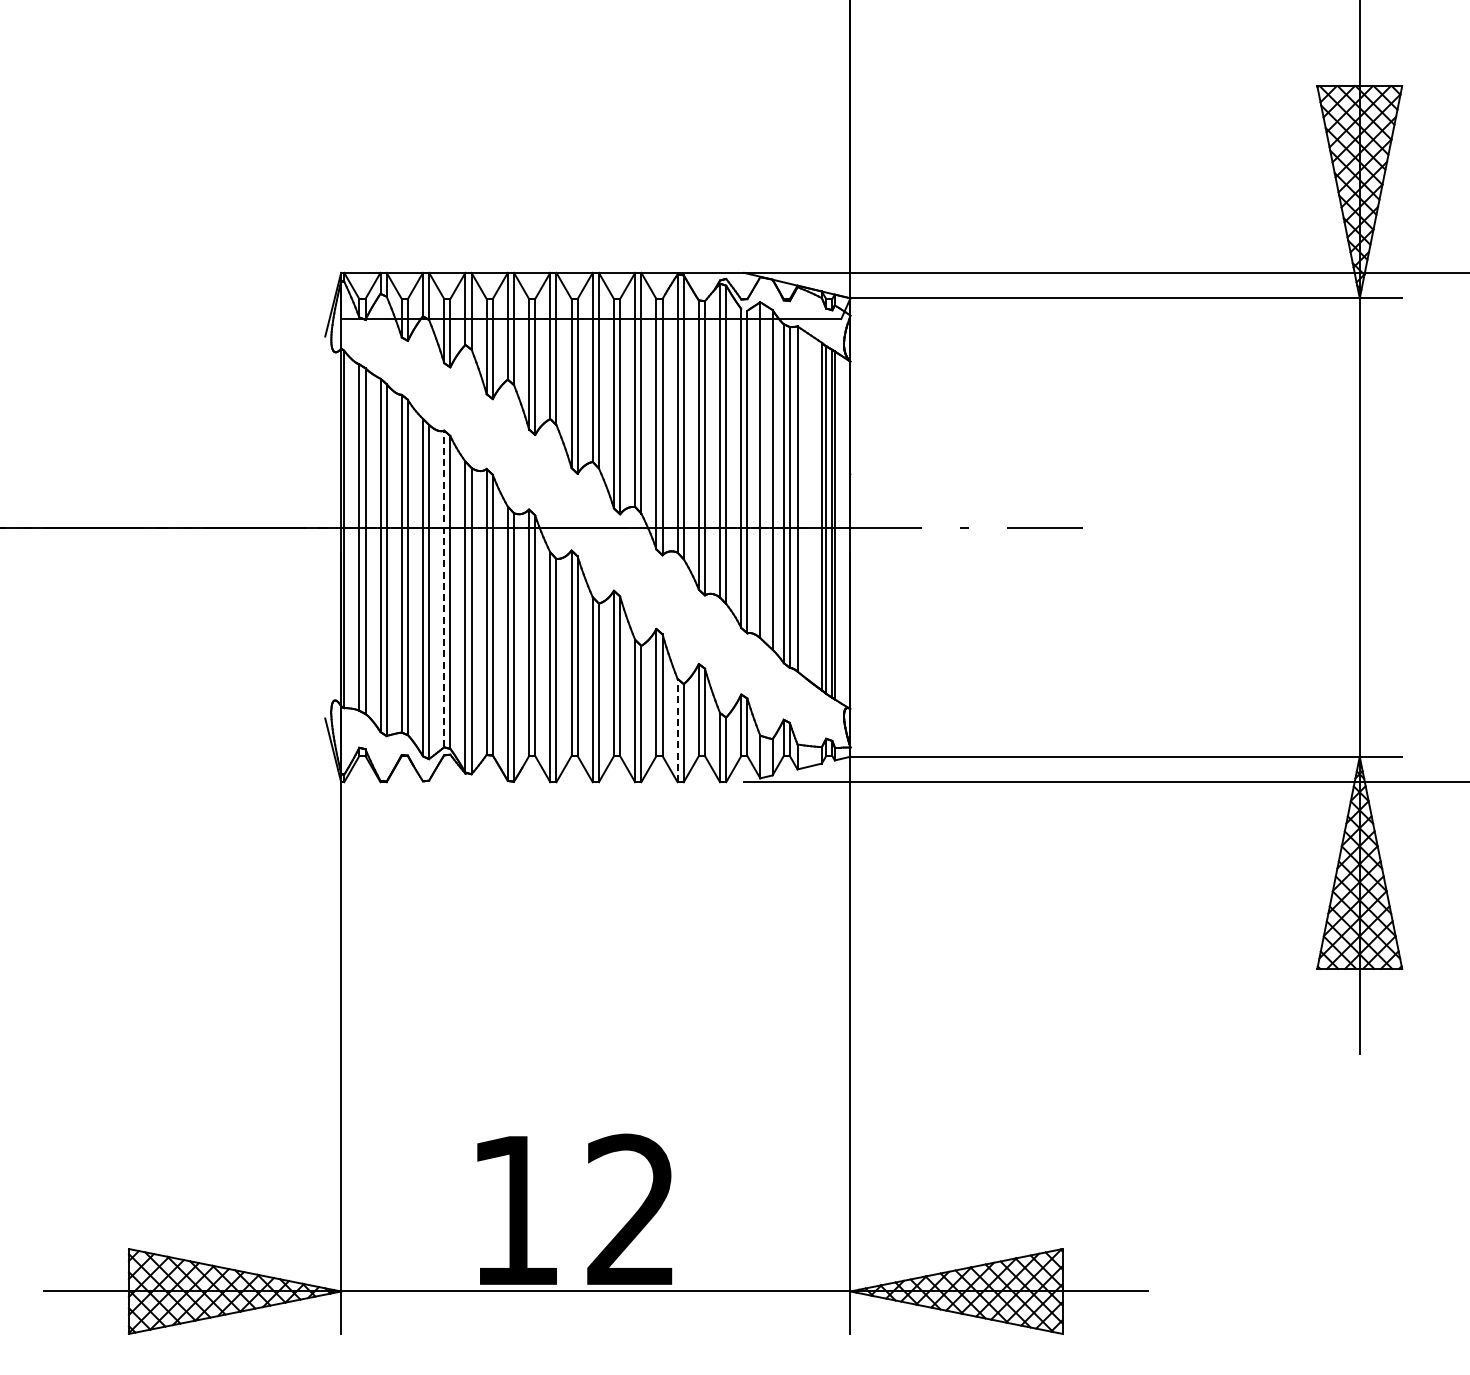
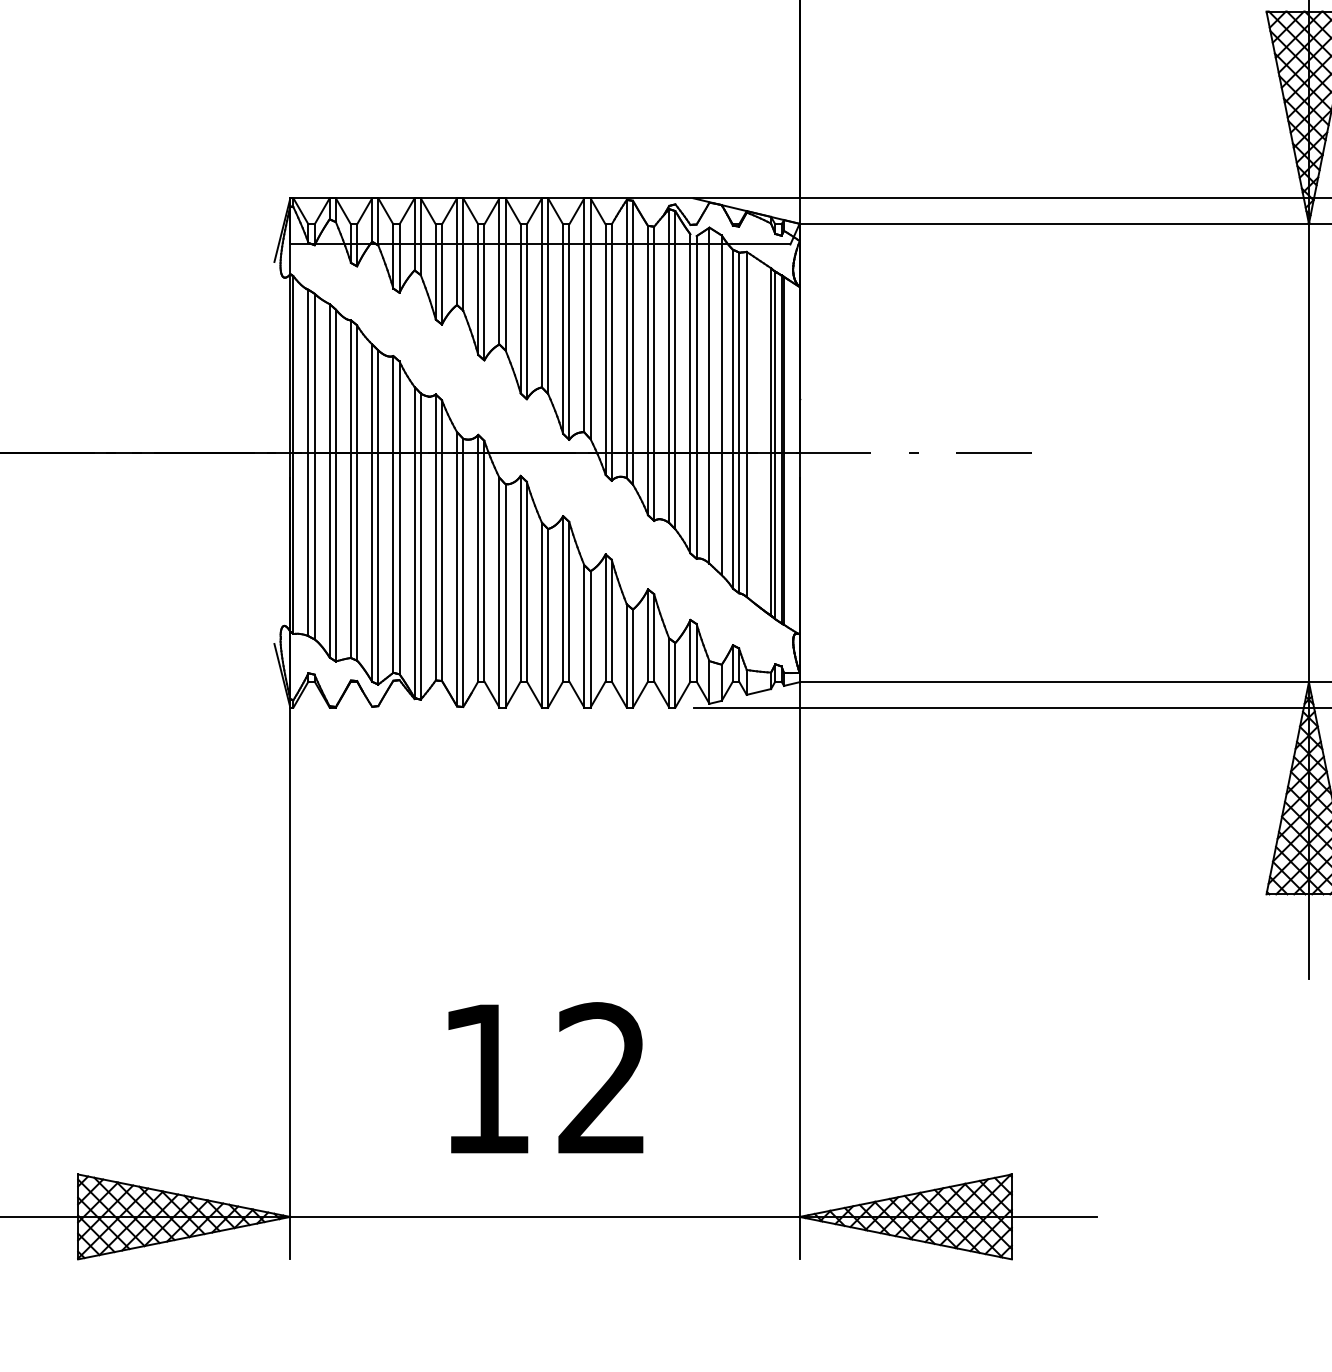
line: (444, 588) -> (393, 513), dashed -> solid
line: (677, 730) -> (626, 655), dashed -> solid
text: (574, 1208) -> (545, 1076), moved

